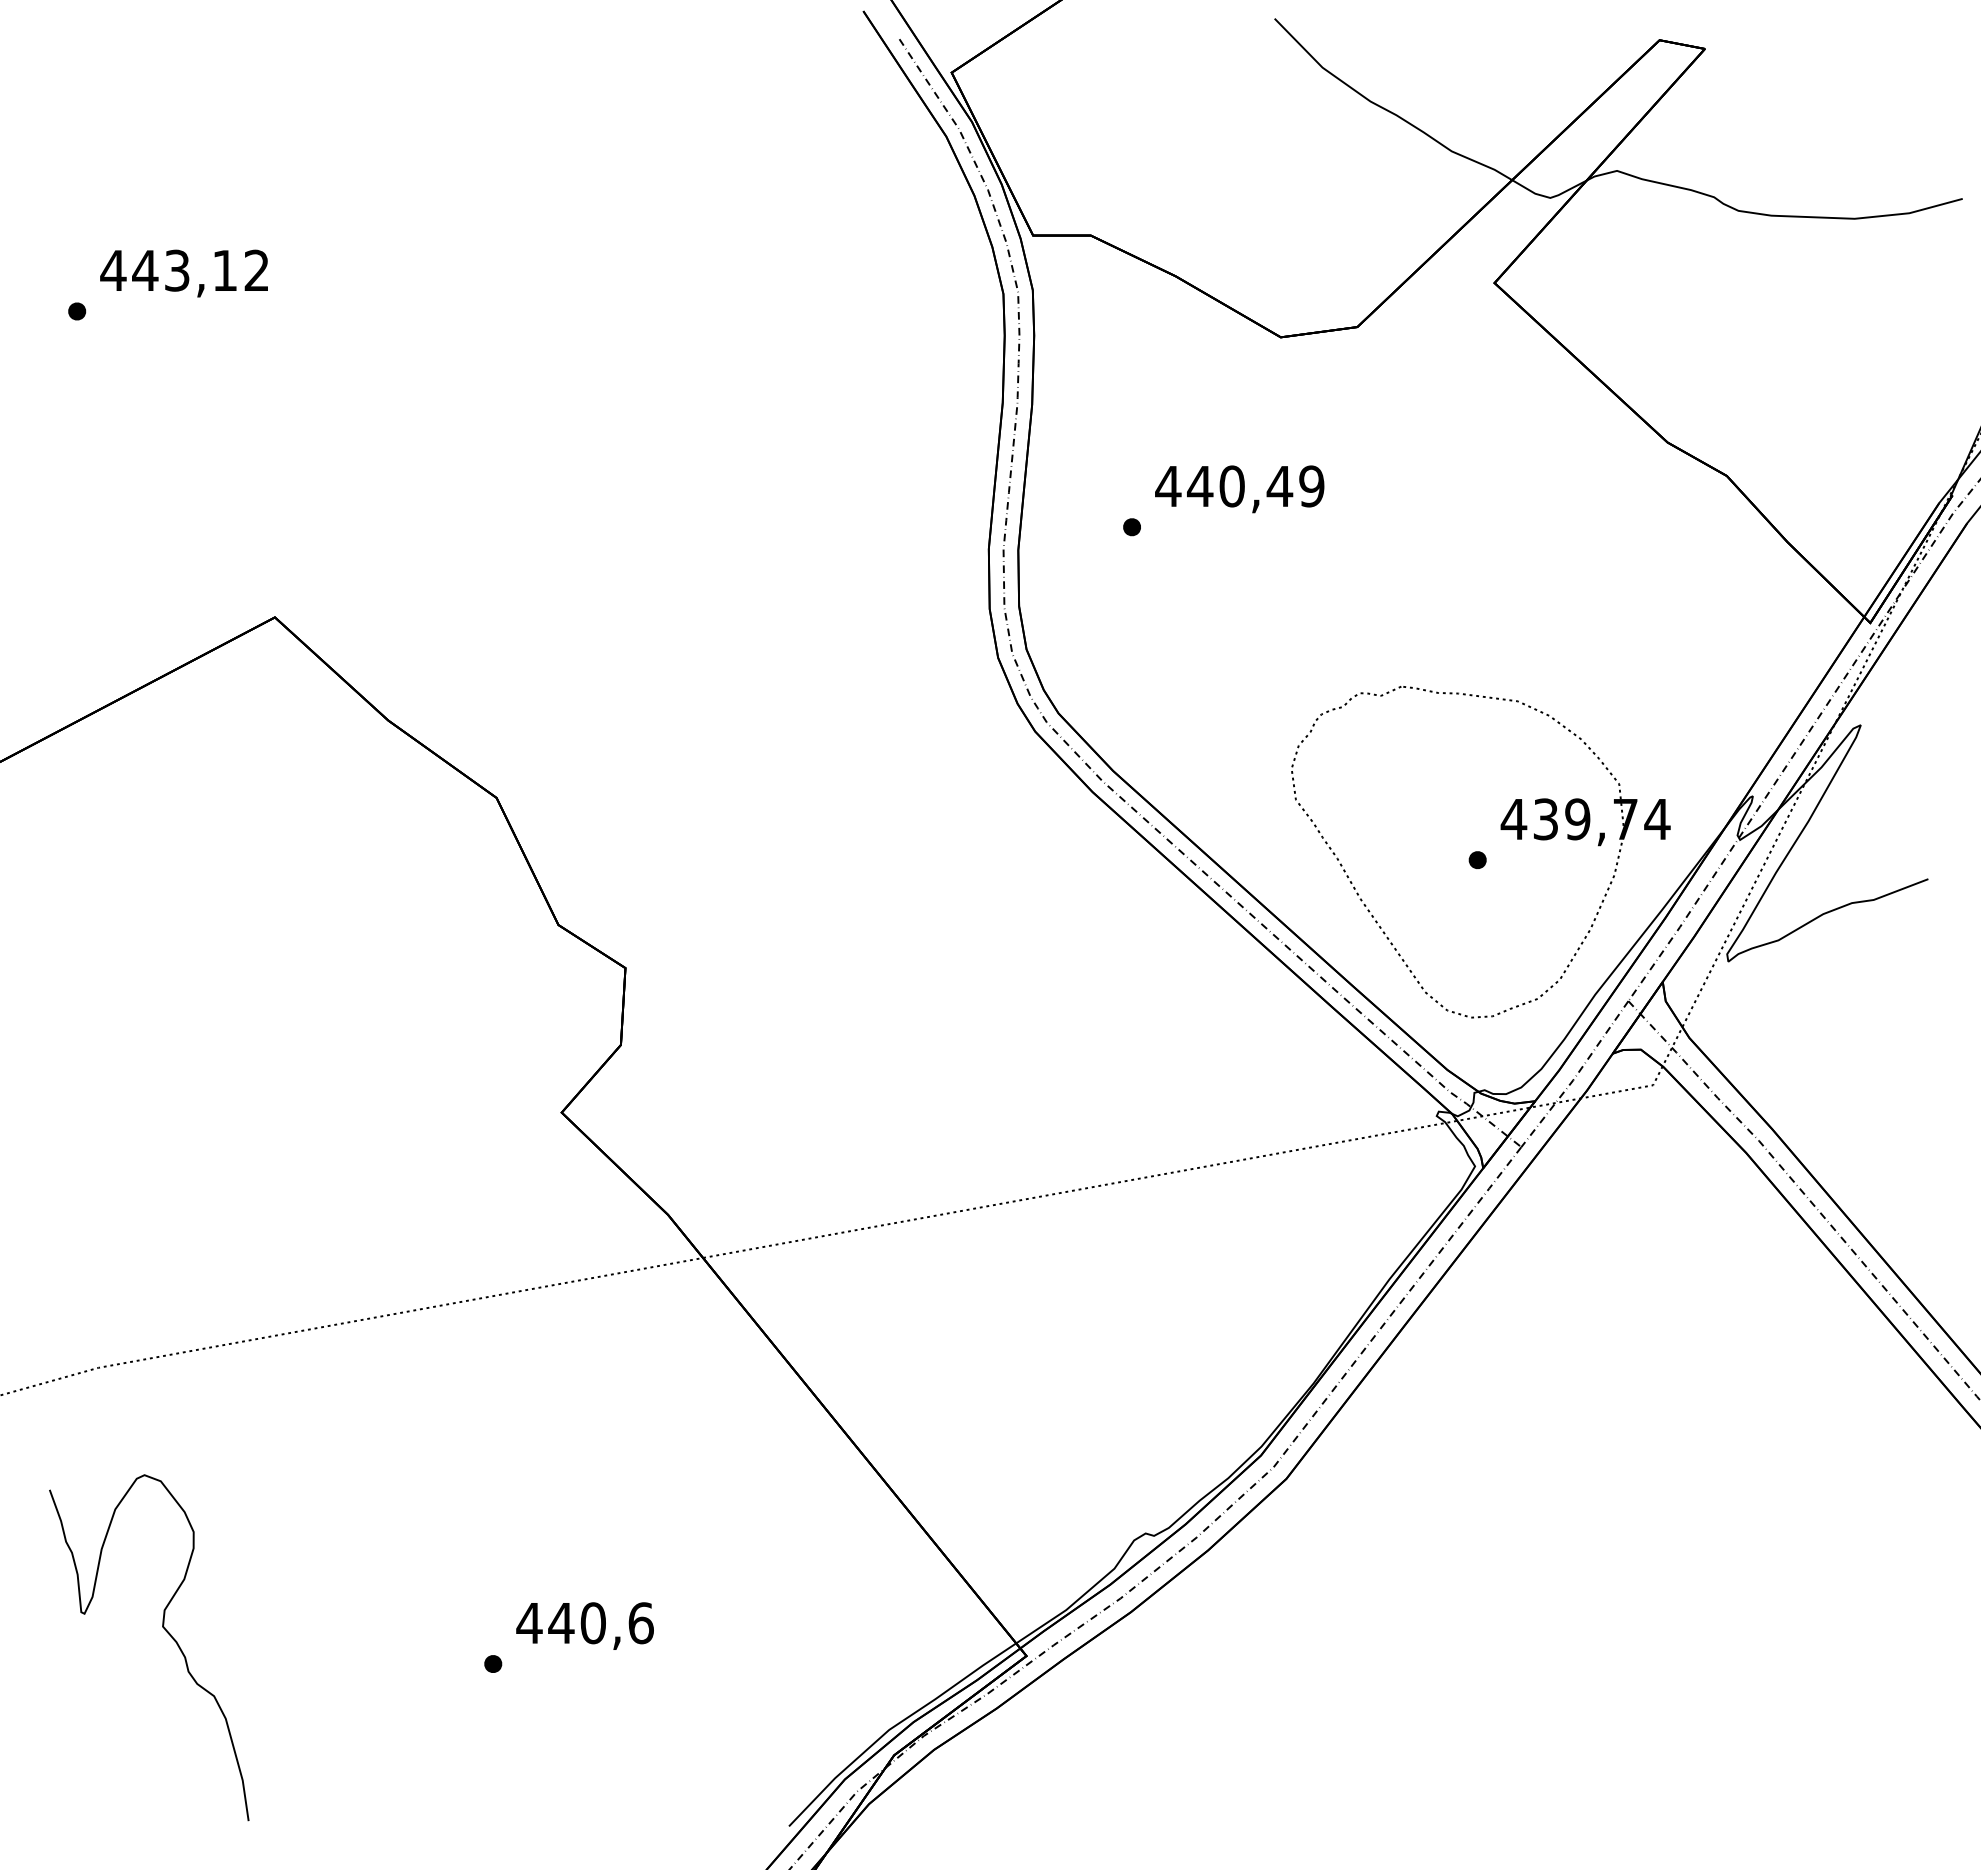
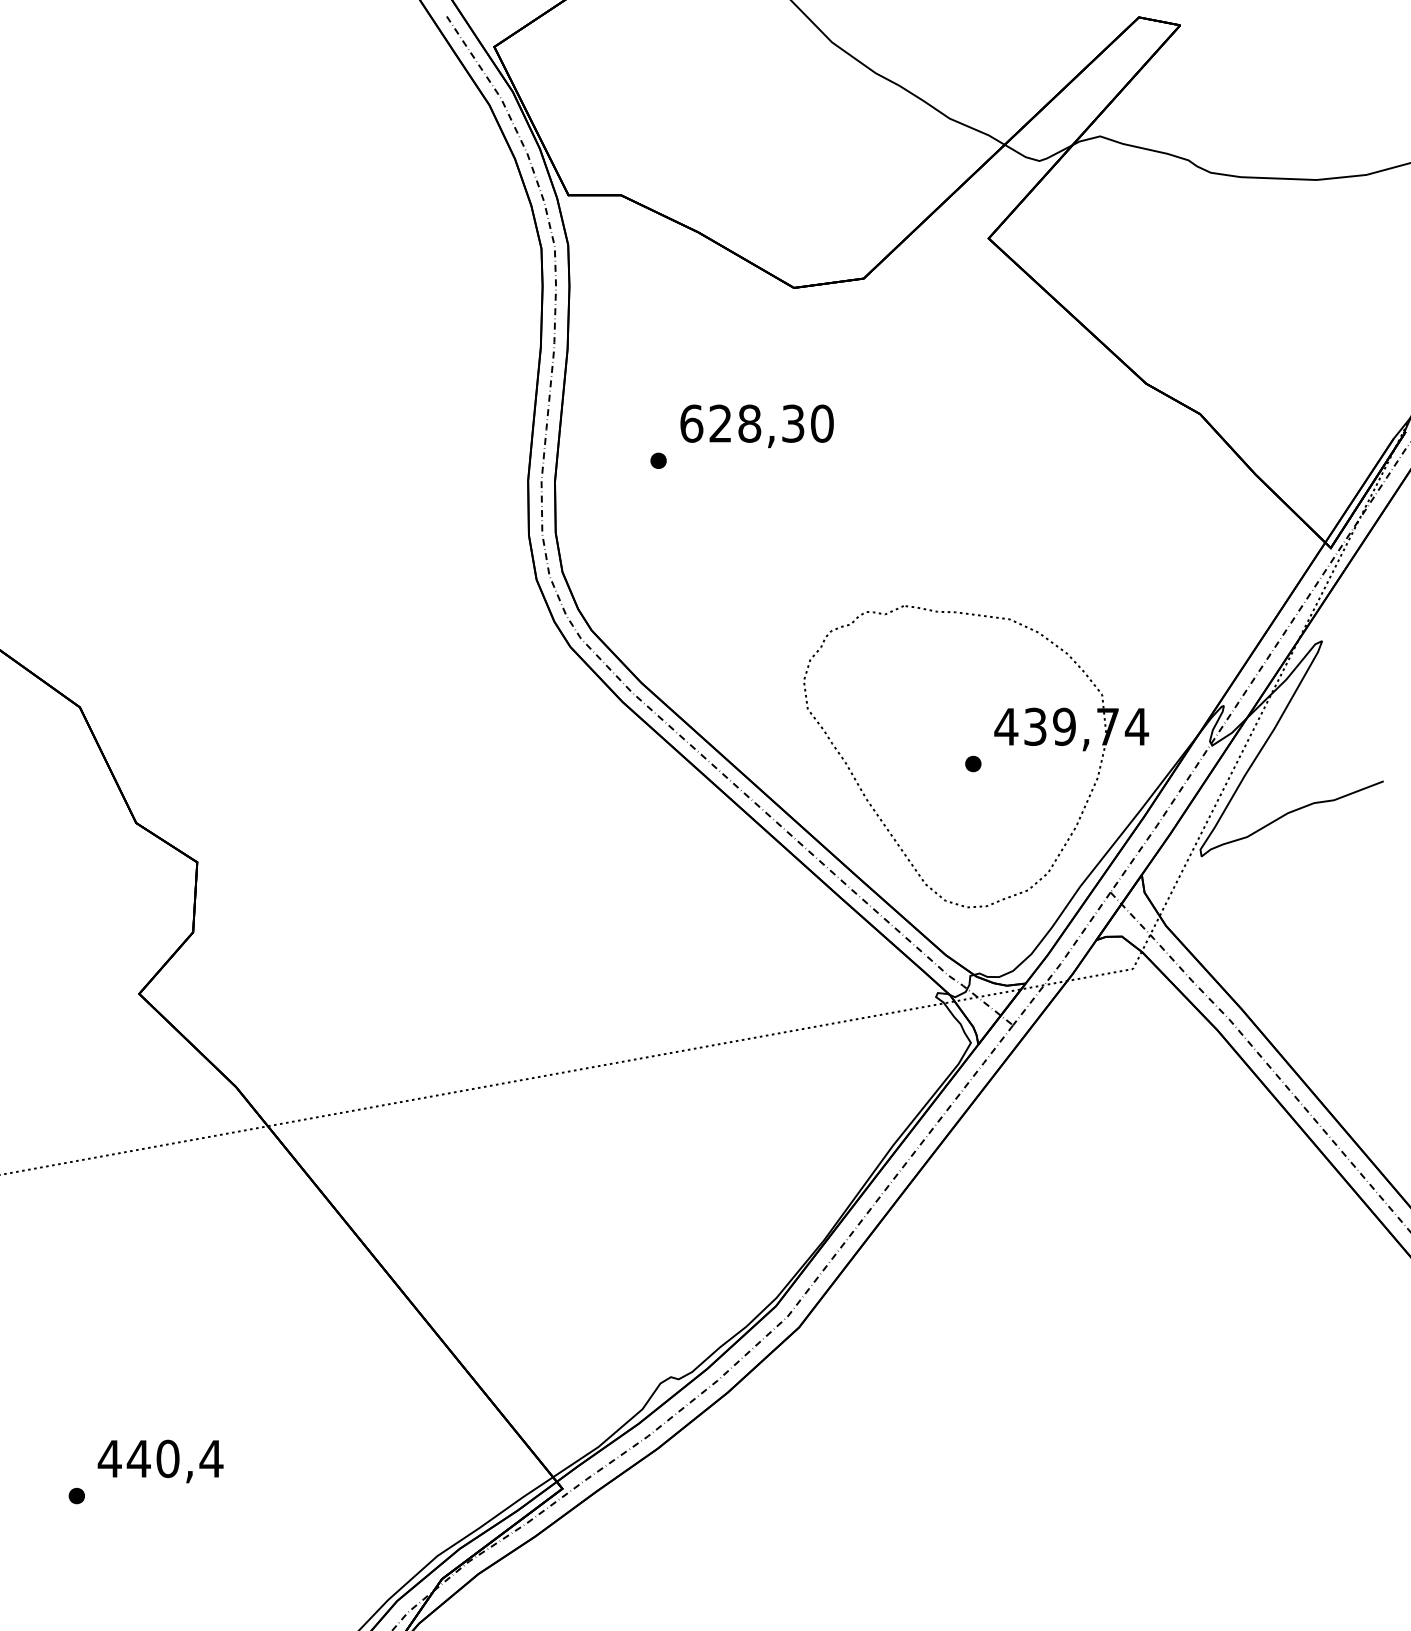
text: (1239, 486) -> (756, 423), 440,49 -> 628,30
text: (640, 1623) -> (210, 1459), 440,6 -> 440,4

